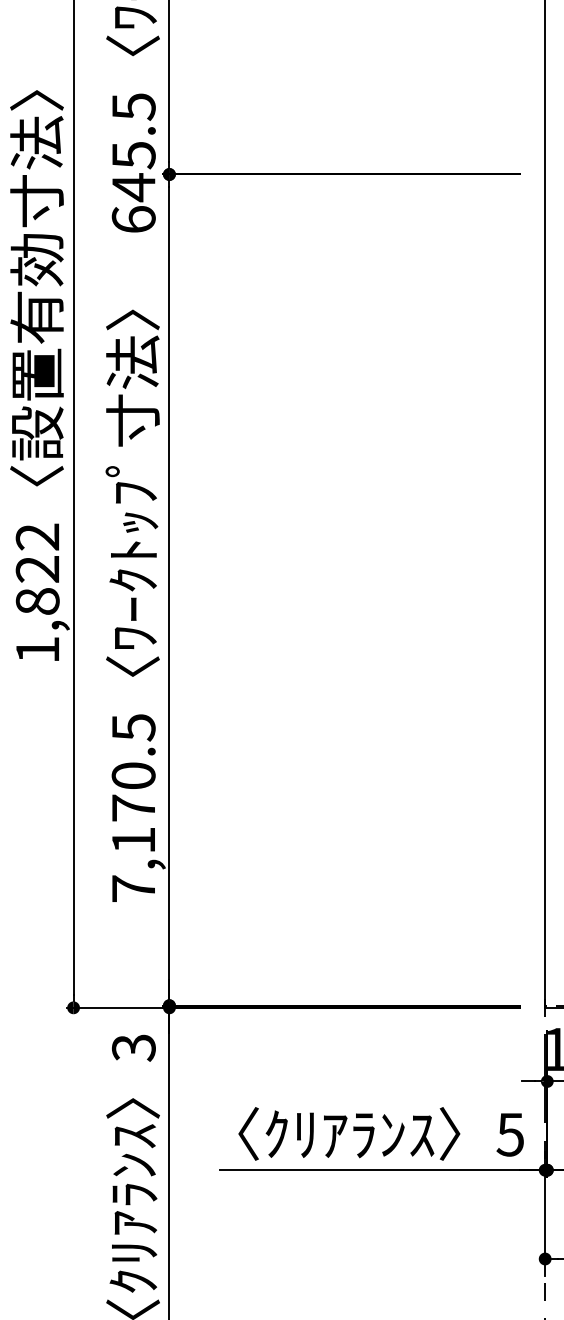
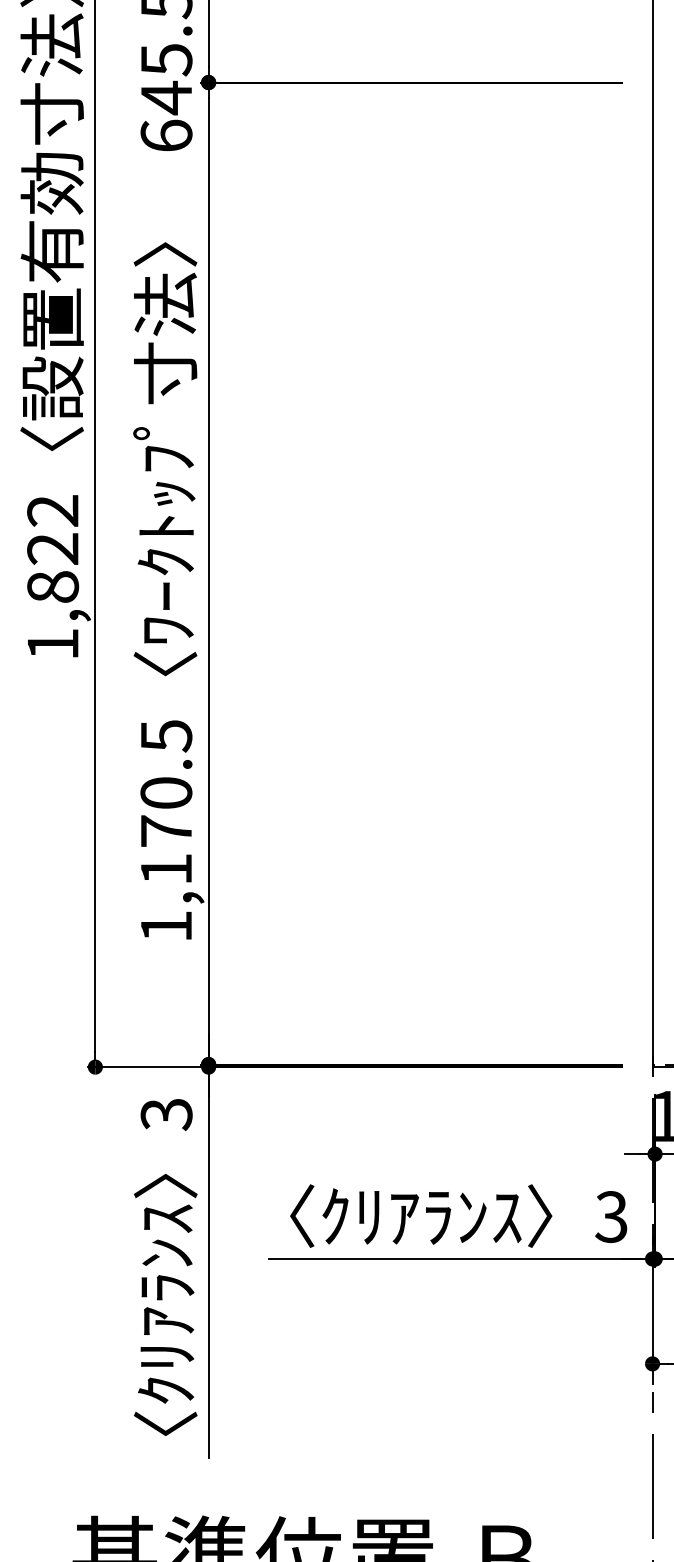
text: (133, 888) -> (166, 926), 7,170.5 -> 1,170.5
text: (510, 1134) -> (611, 1216), 5 -> 3

